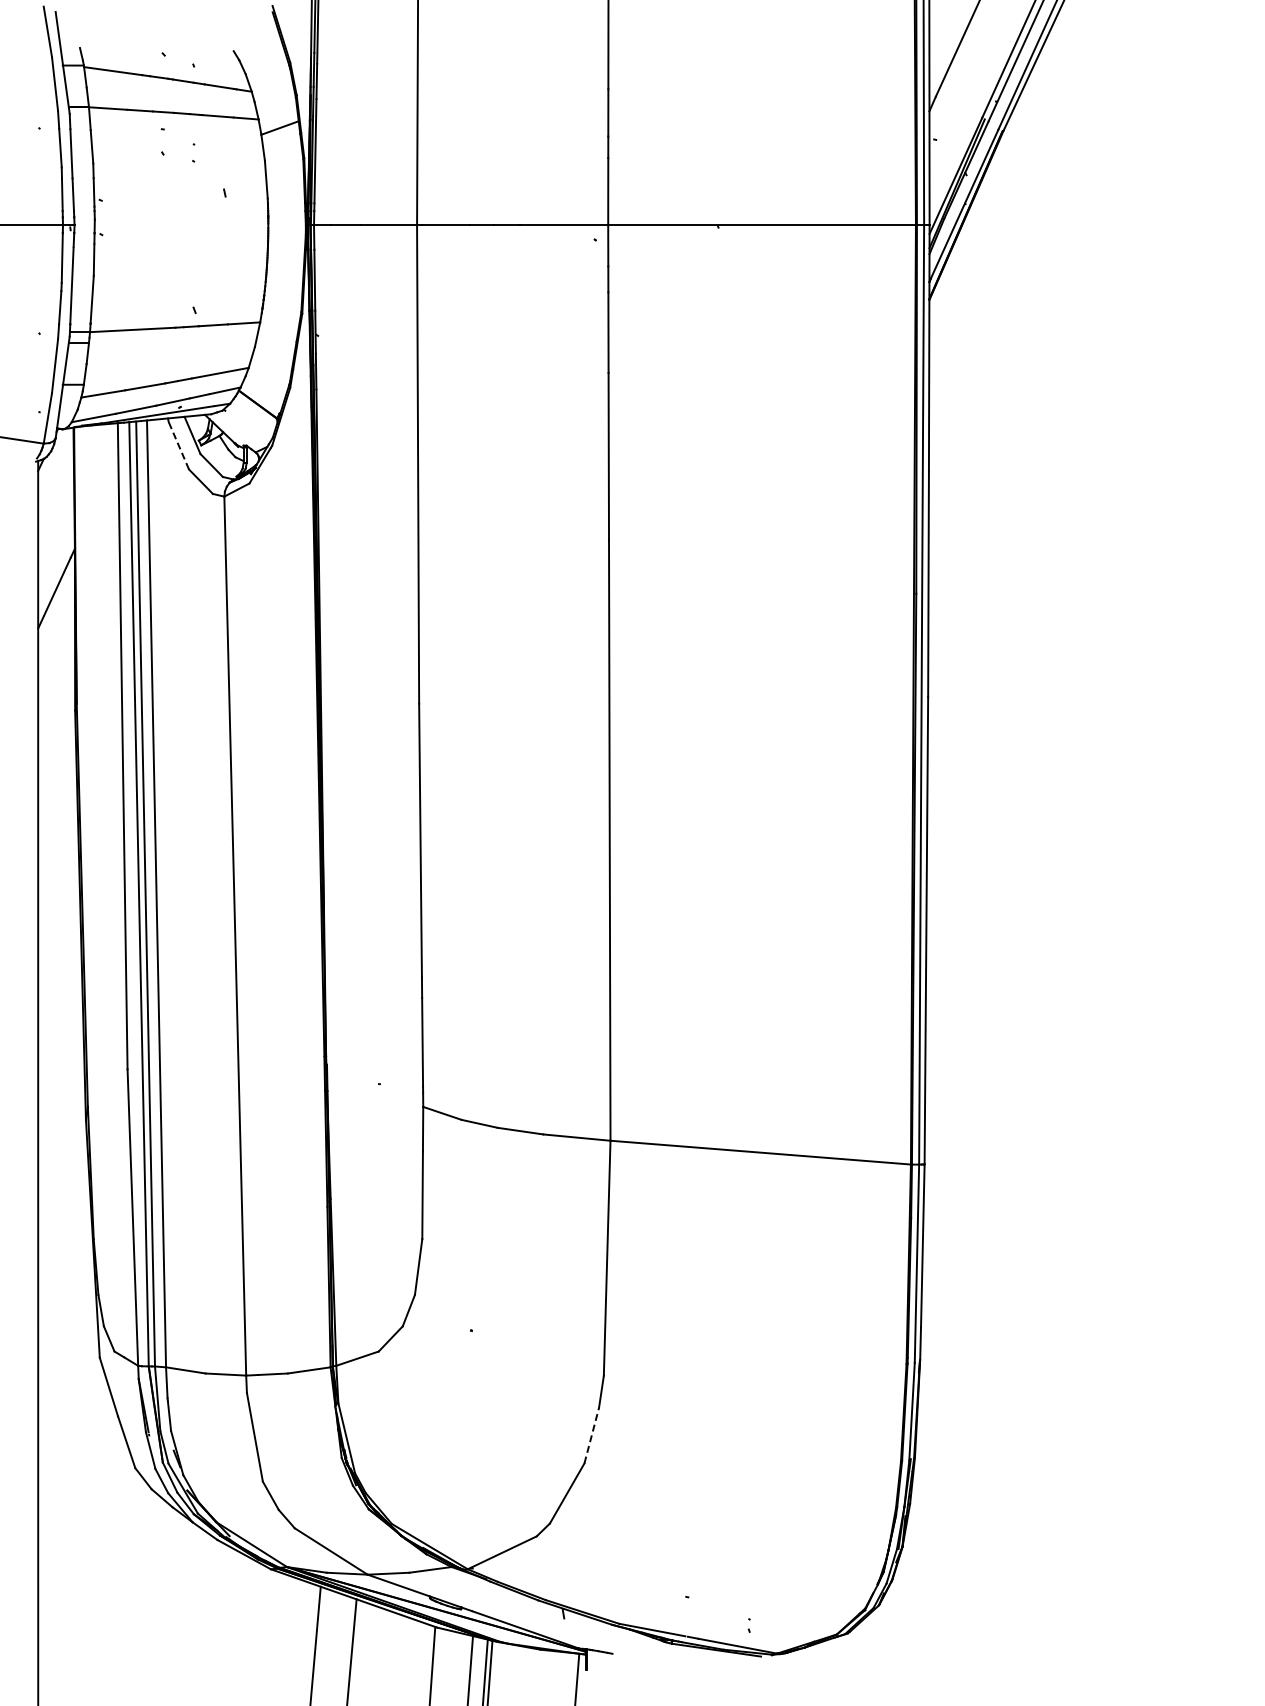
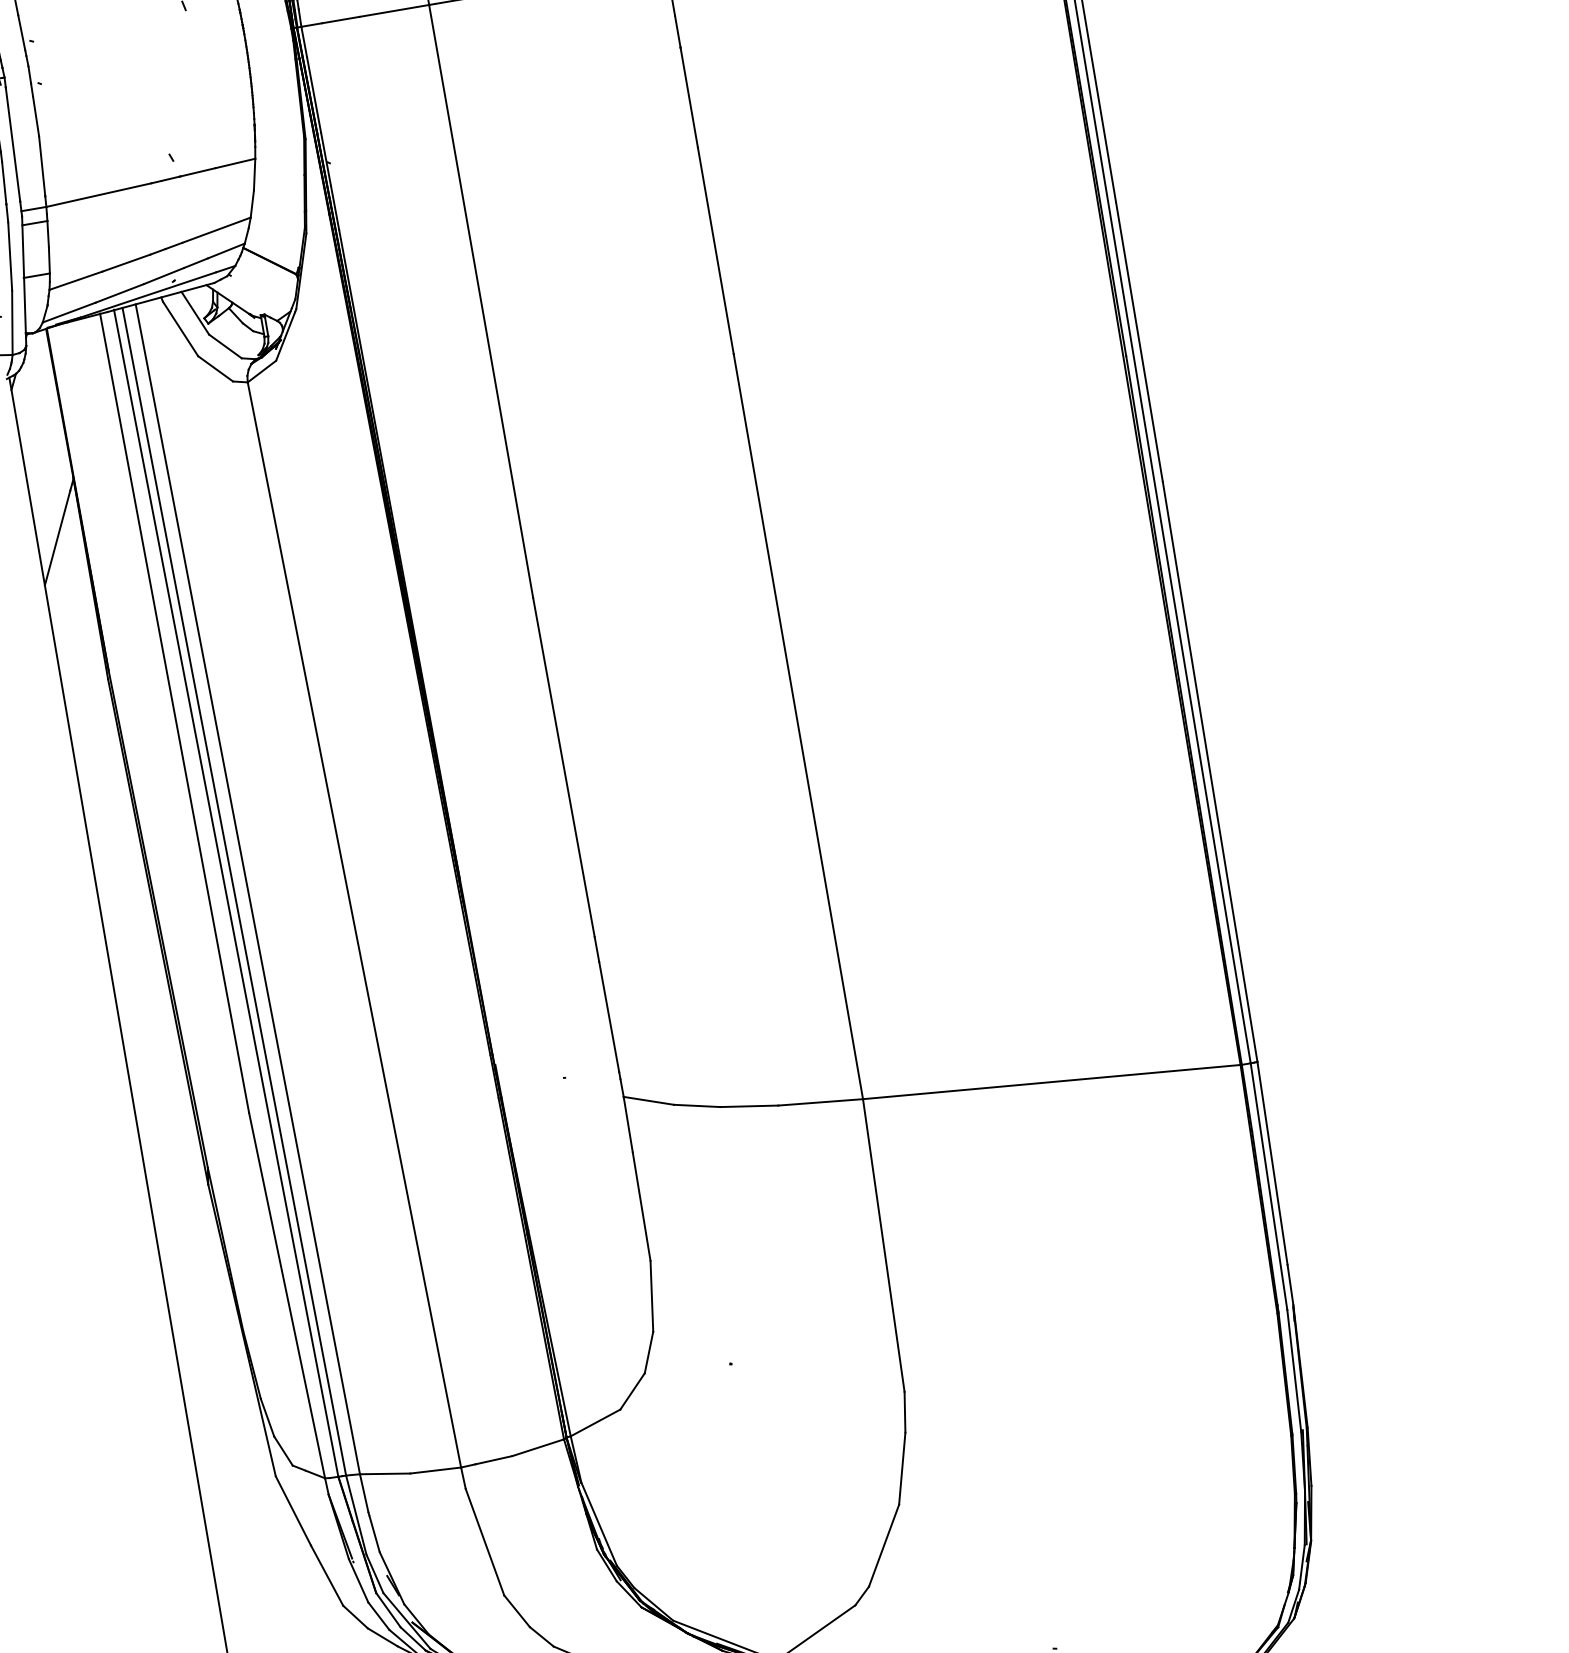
line: (178, 445) -> (180, 328), dashed -> solid
line: (591, 1435) -> (901, 1468), dashed -> solid

